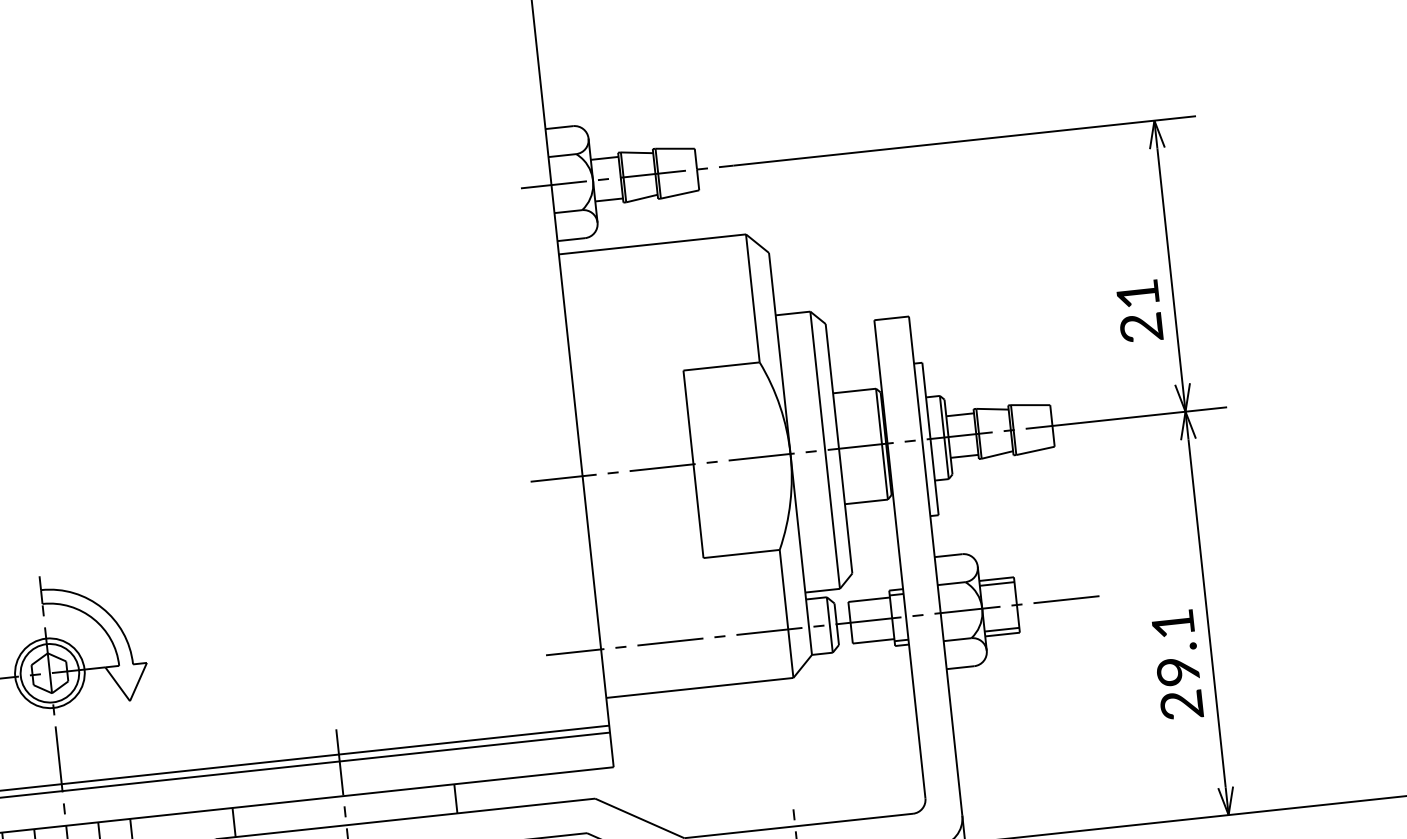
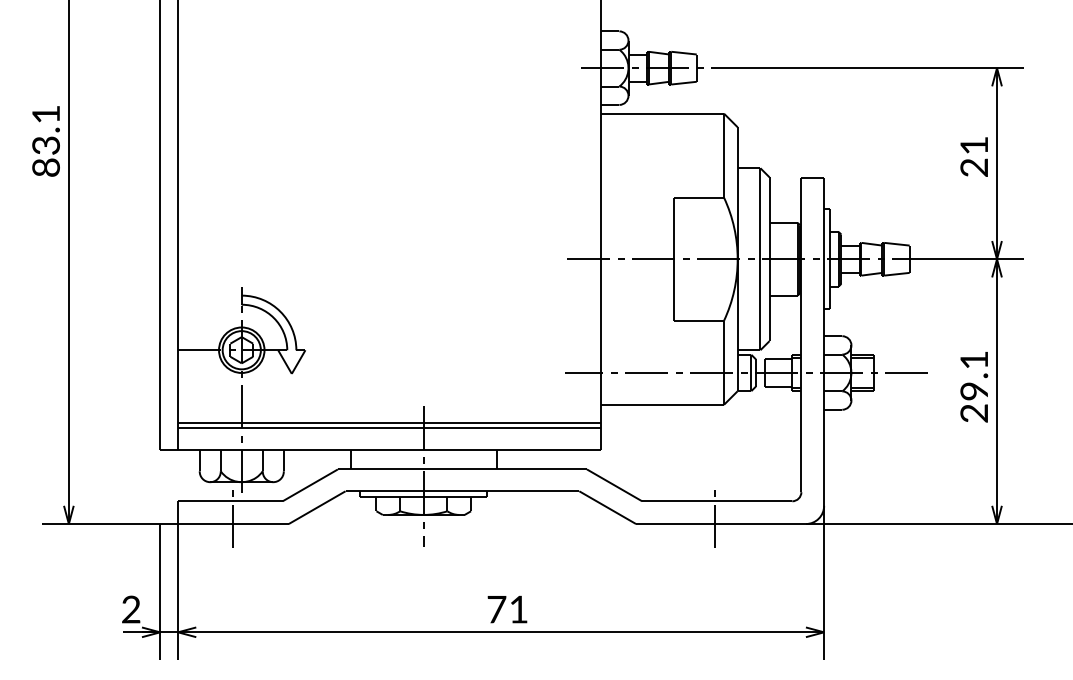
text: (1138, 310) -> (973, 156), moved
text: (1177, 665) -> (974, 387), moved

